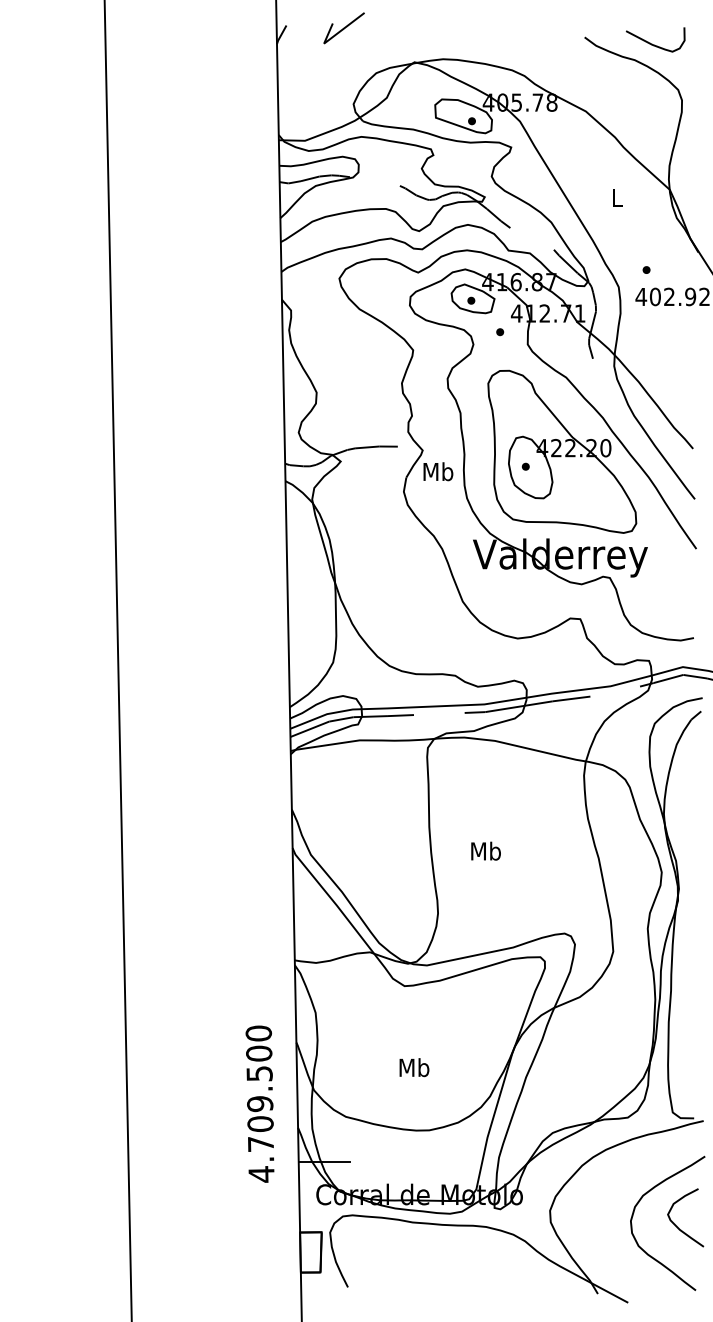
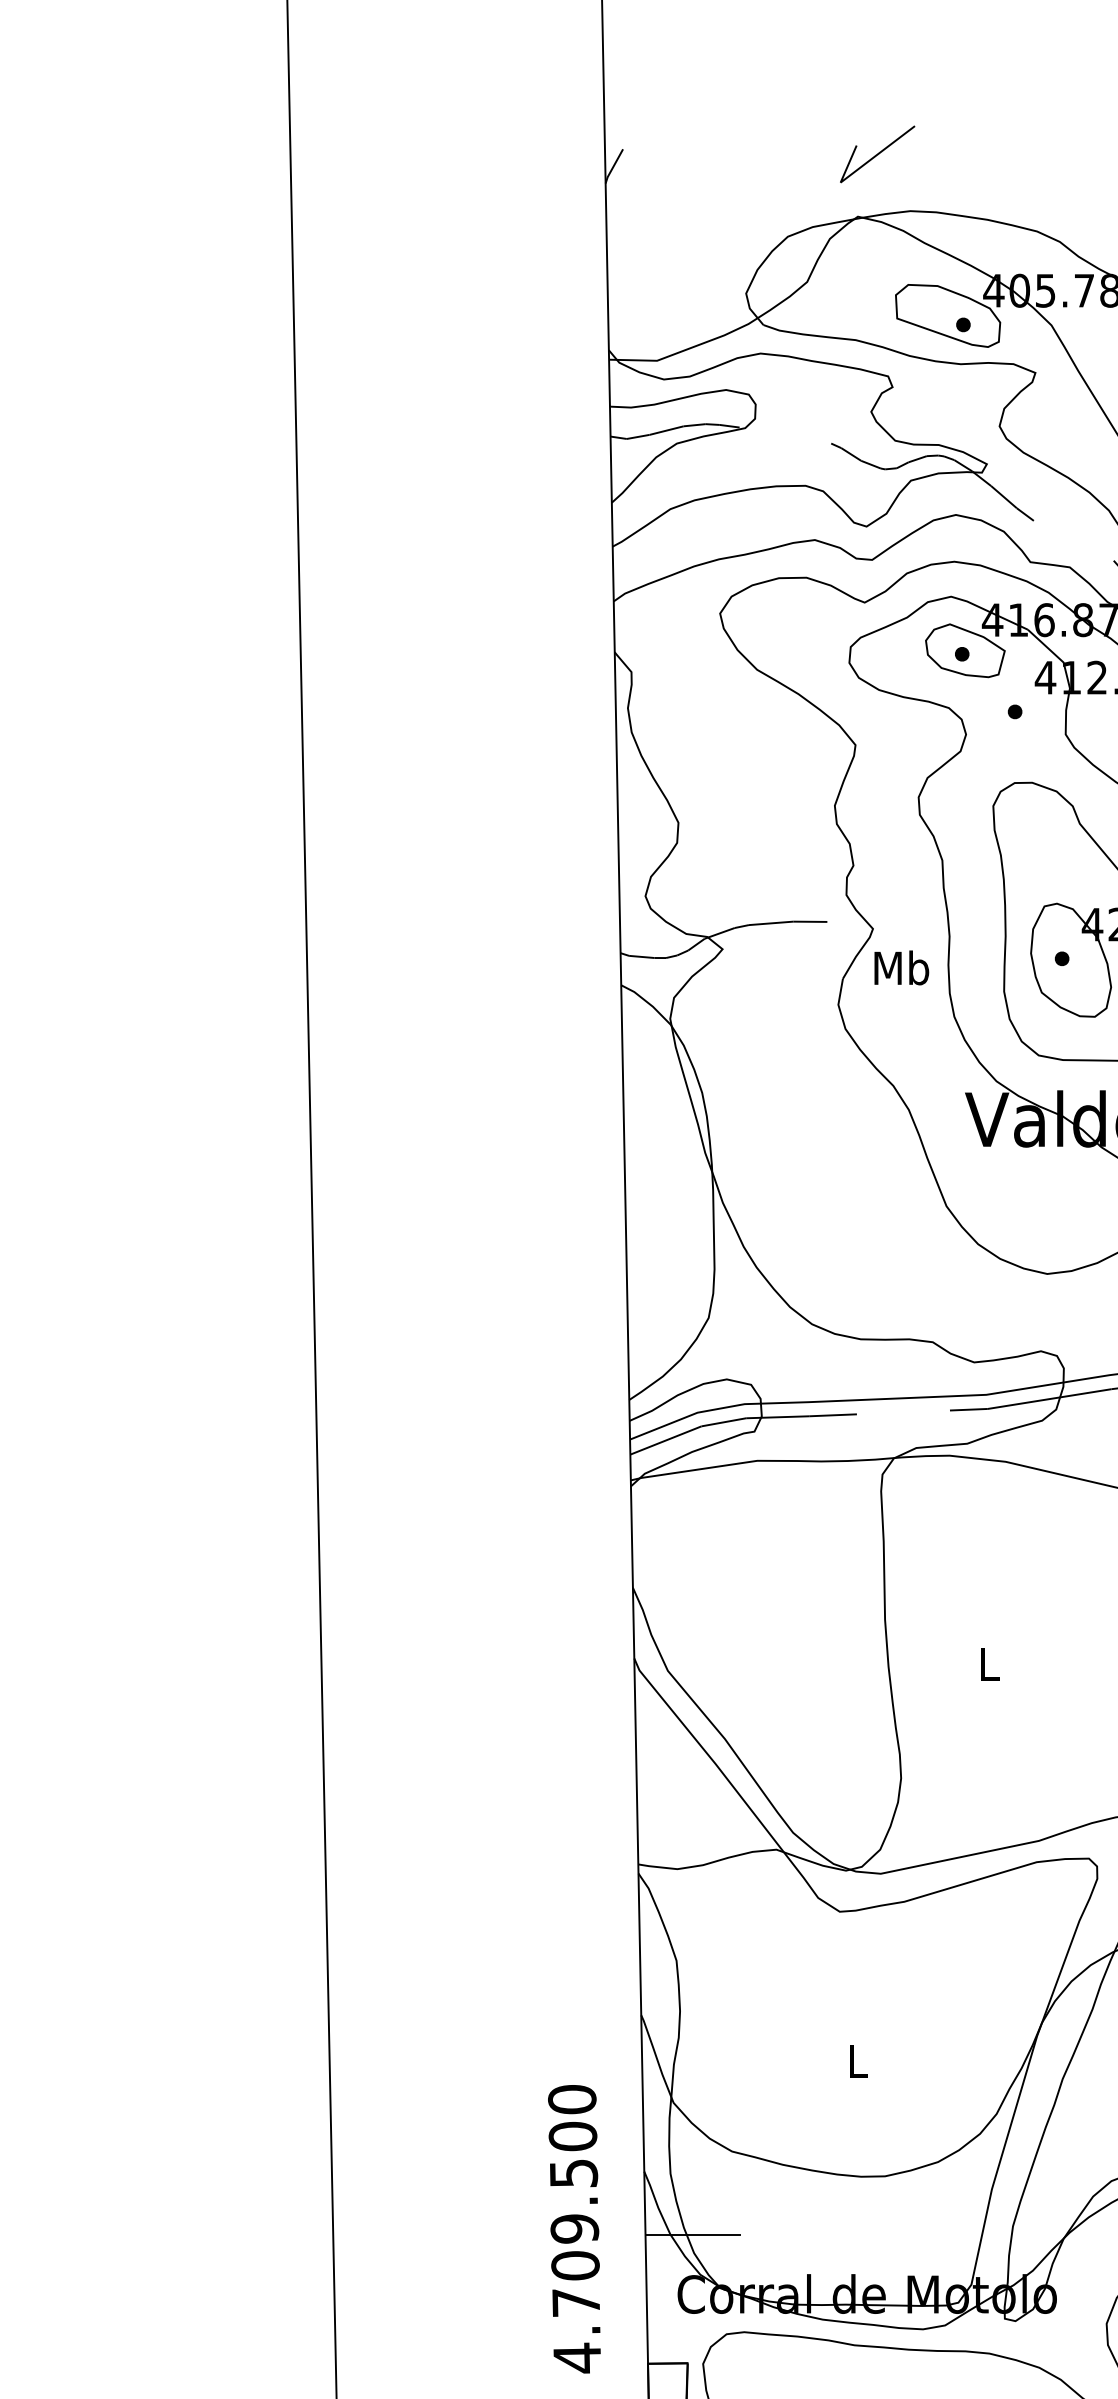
line: (343, 28) -> (876, 154), moved
text: (485, 850) -> (988, 1662), Mb -> L
text: (414, 1067) -> (857, 2060), Mb -> L
text: (259, 1103) -> (573, 2227), moved

